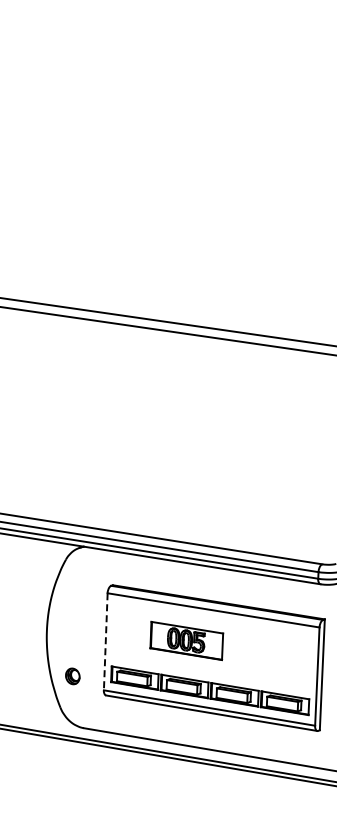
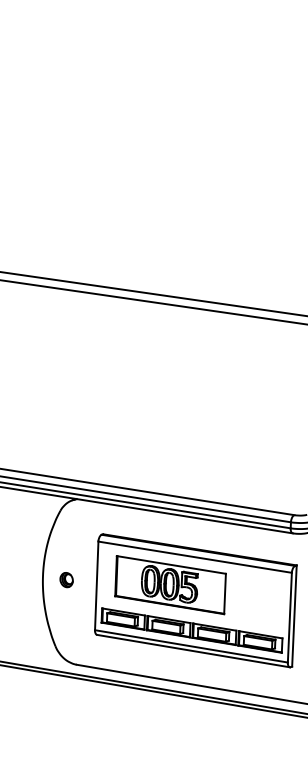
part: (186, 640) -> (170, 584), size x1.67
line: (105, 641) -> (96, 585), dashed -> solid
part: (72, 676) -> (66, 580), moved

